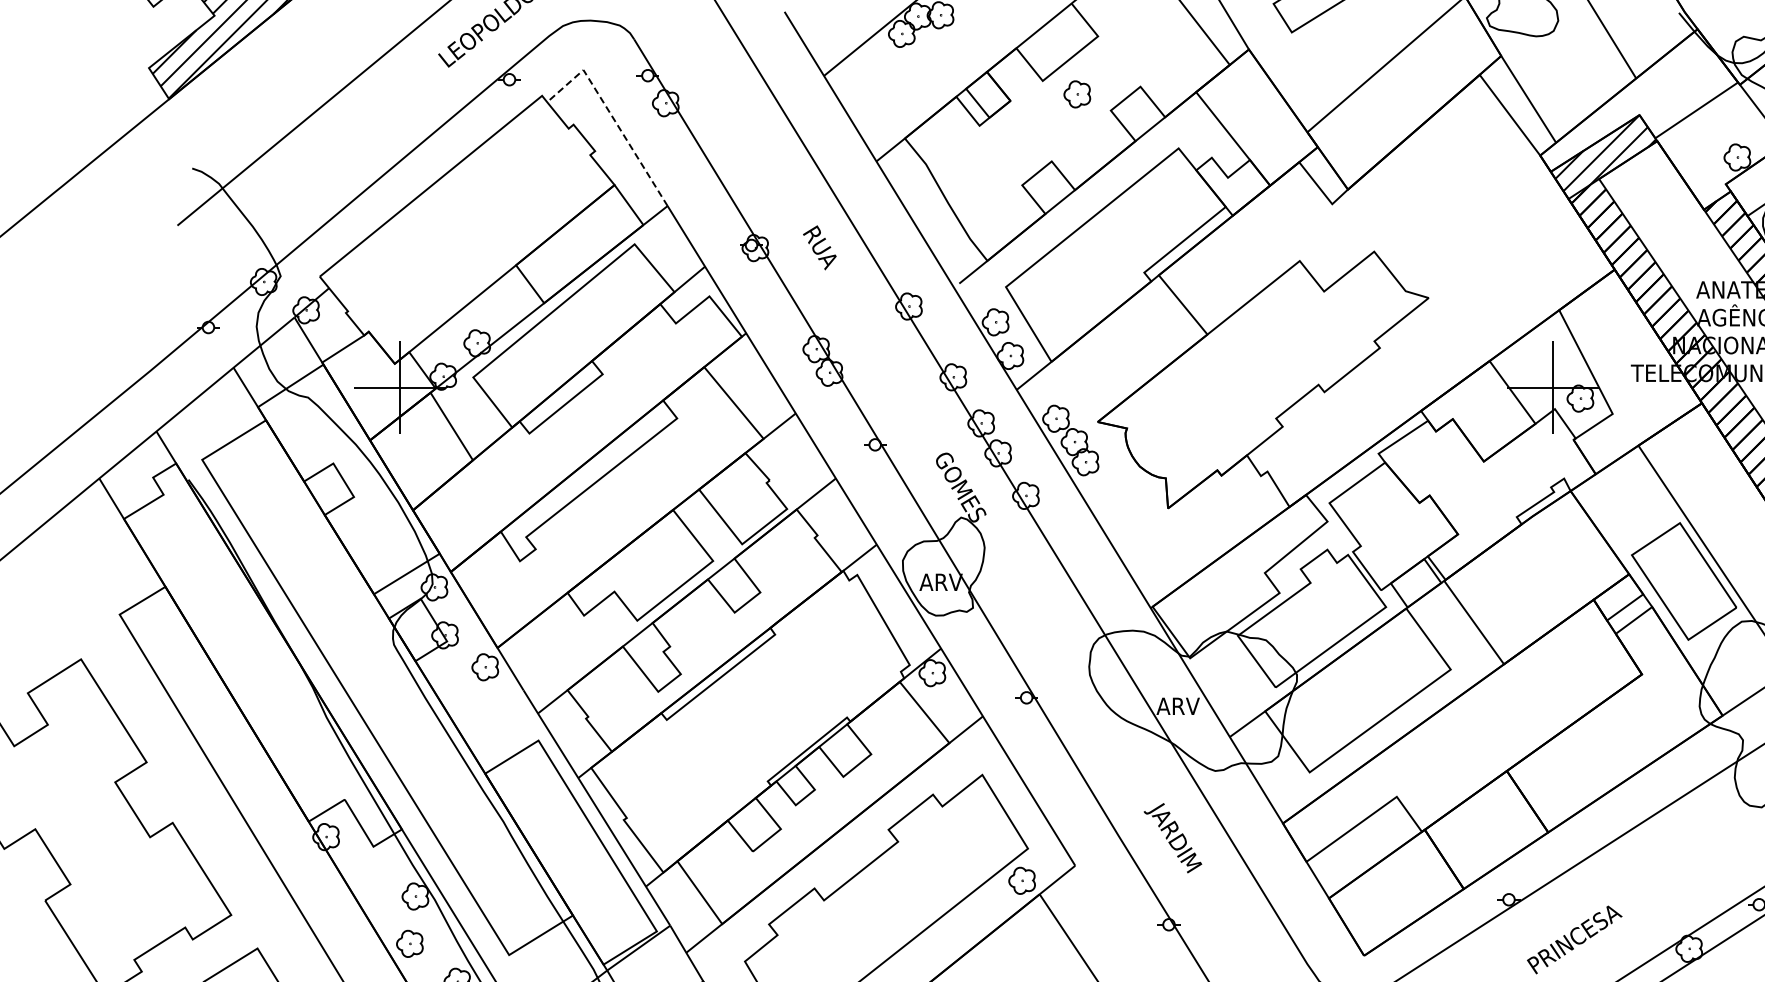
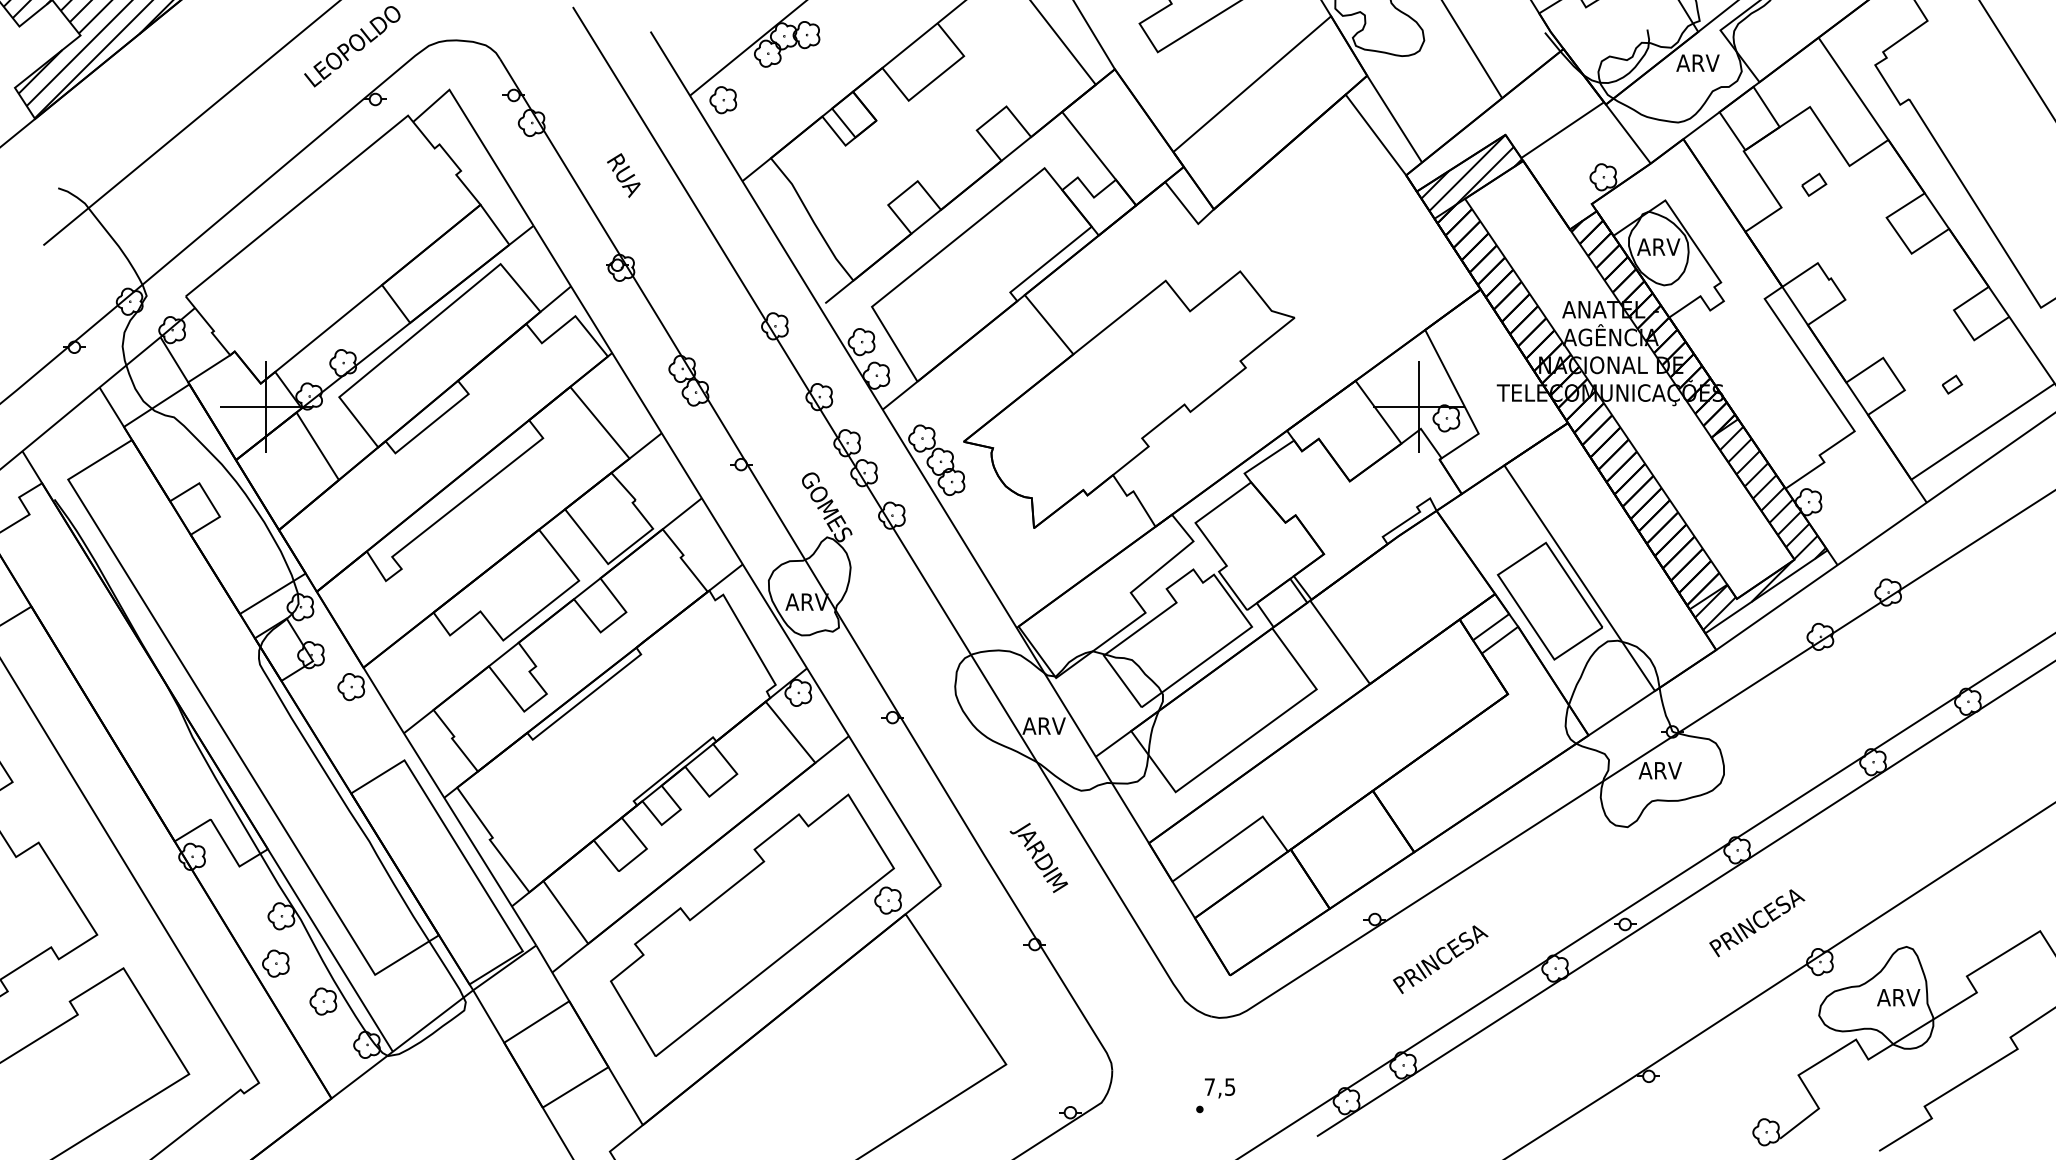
part: (1077, 94) -> (723, 100), moved
line: (612, 116) -> (478, 136), dashed -> solid
text: (819, 247) -> (623, 175), moved

